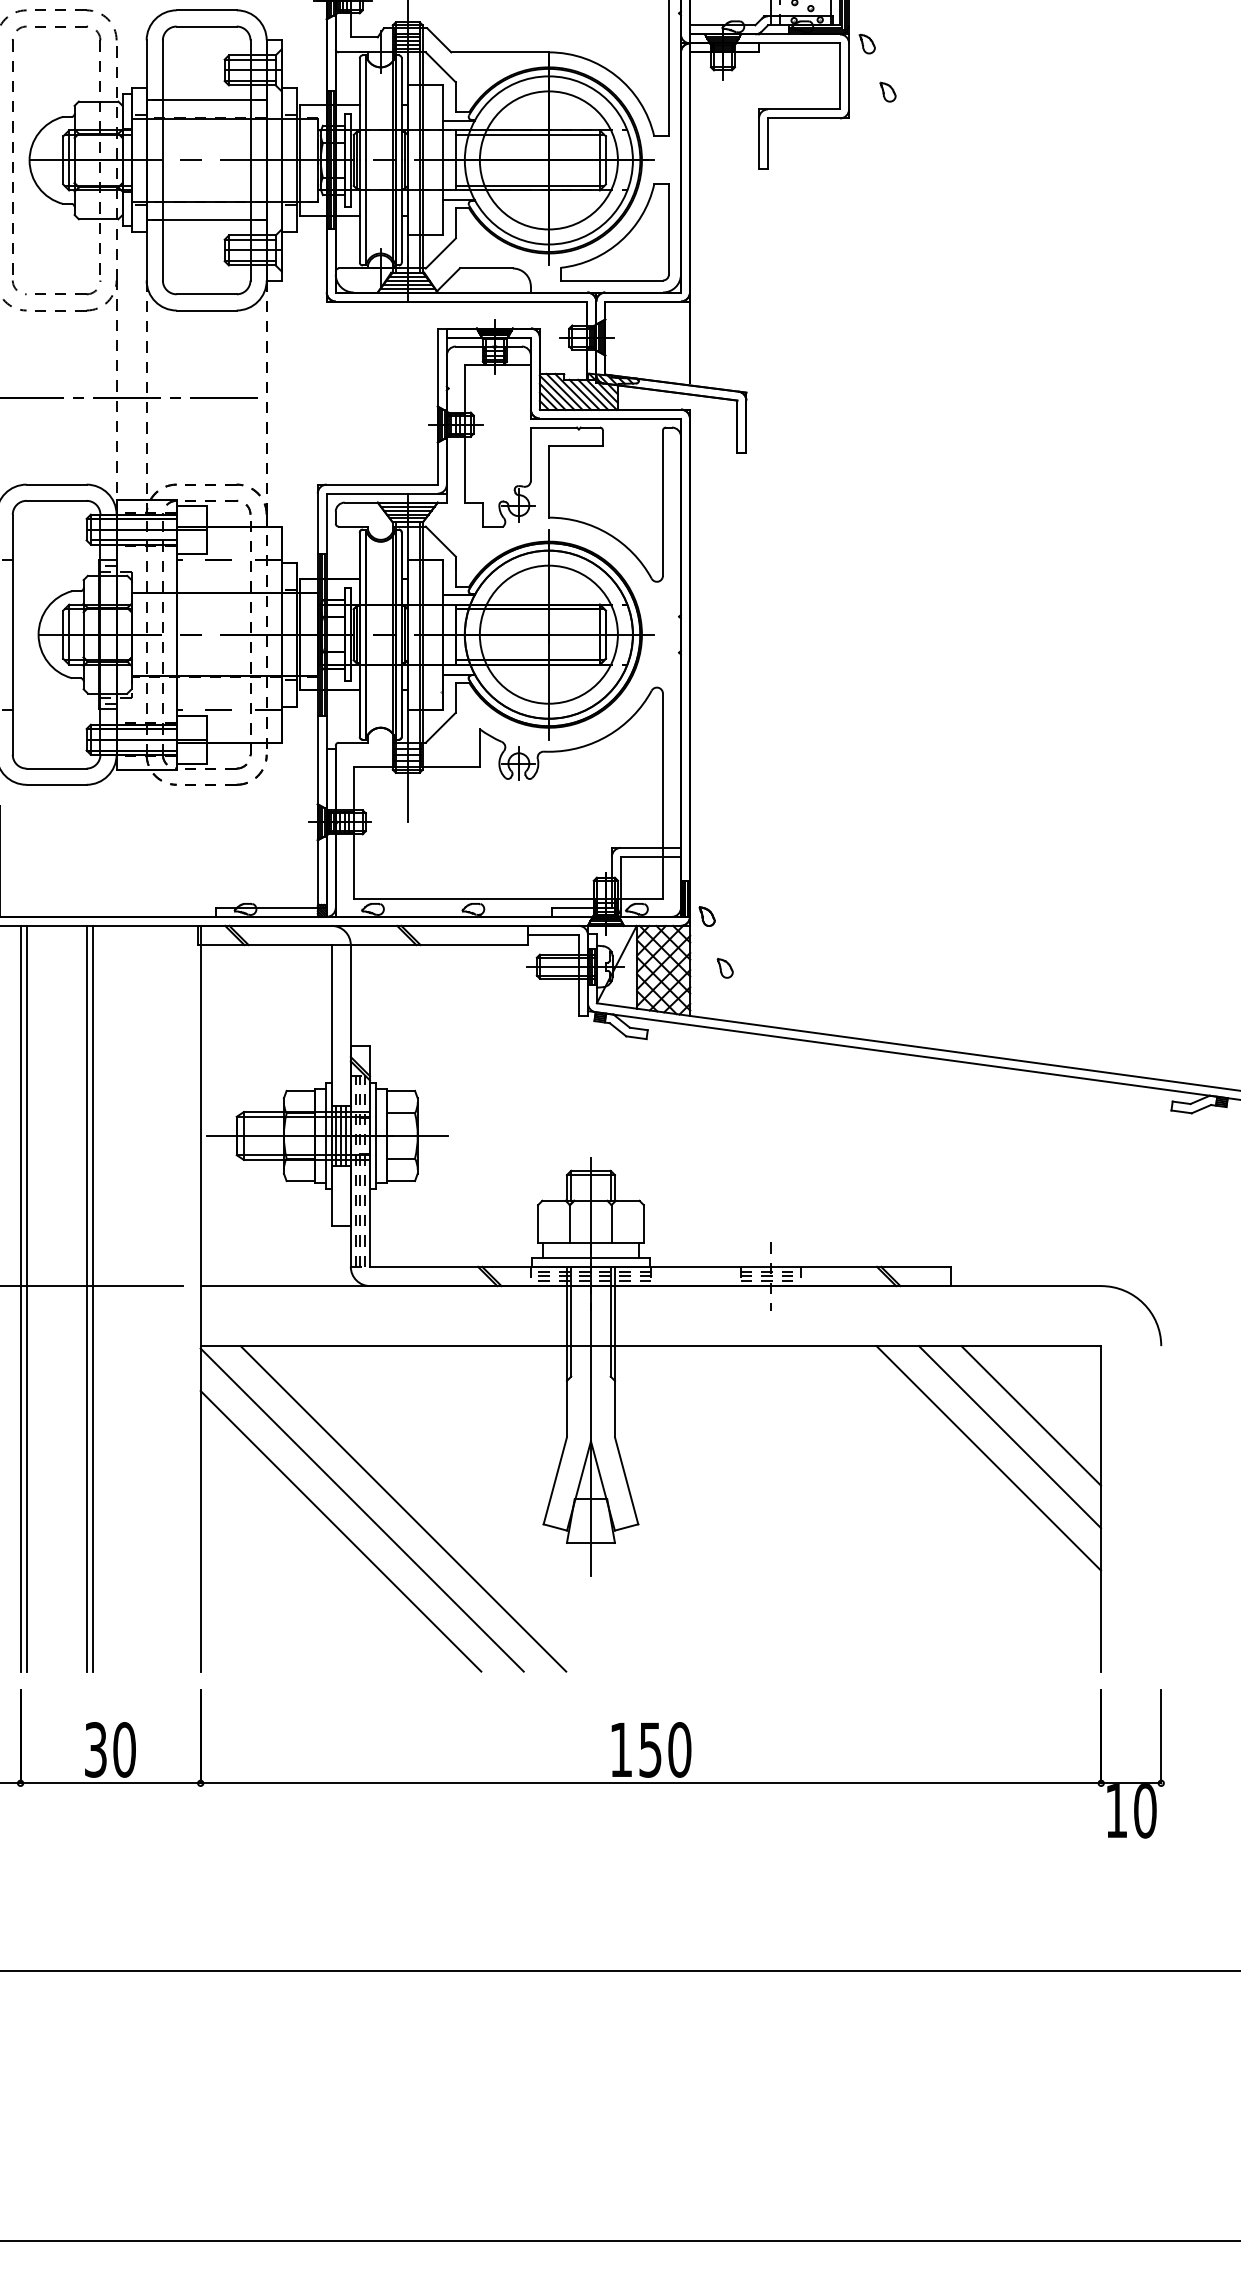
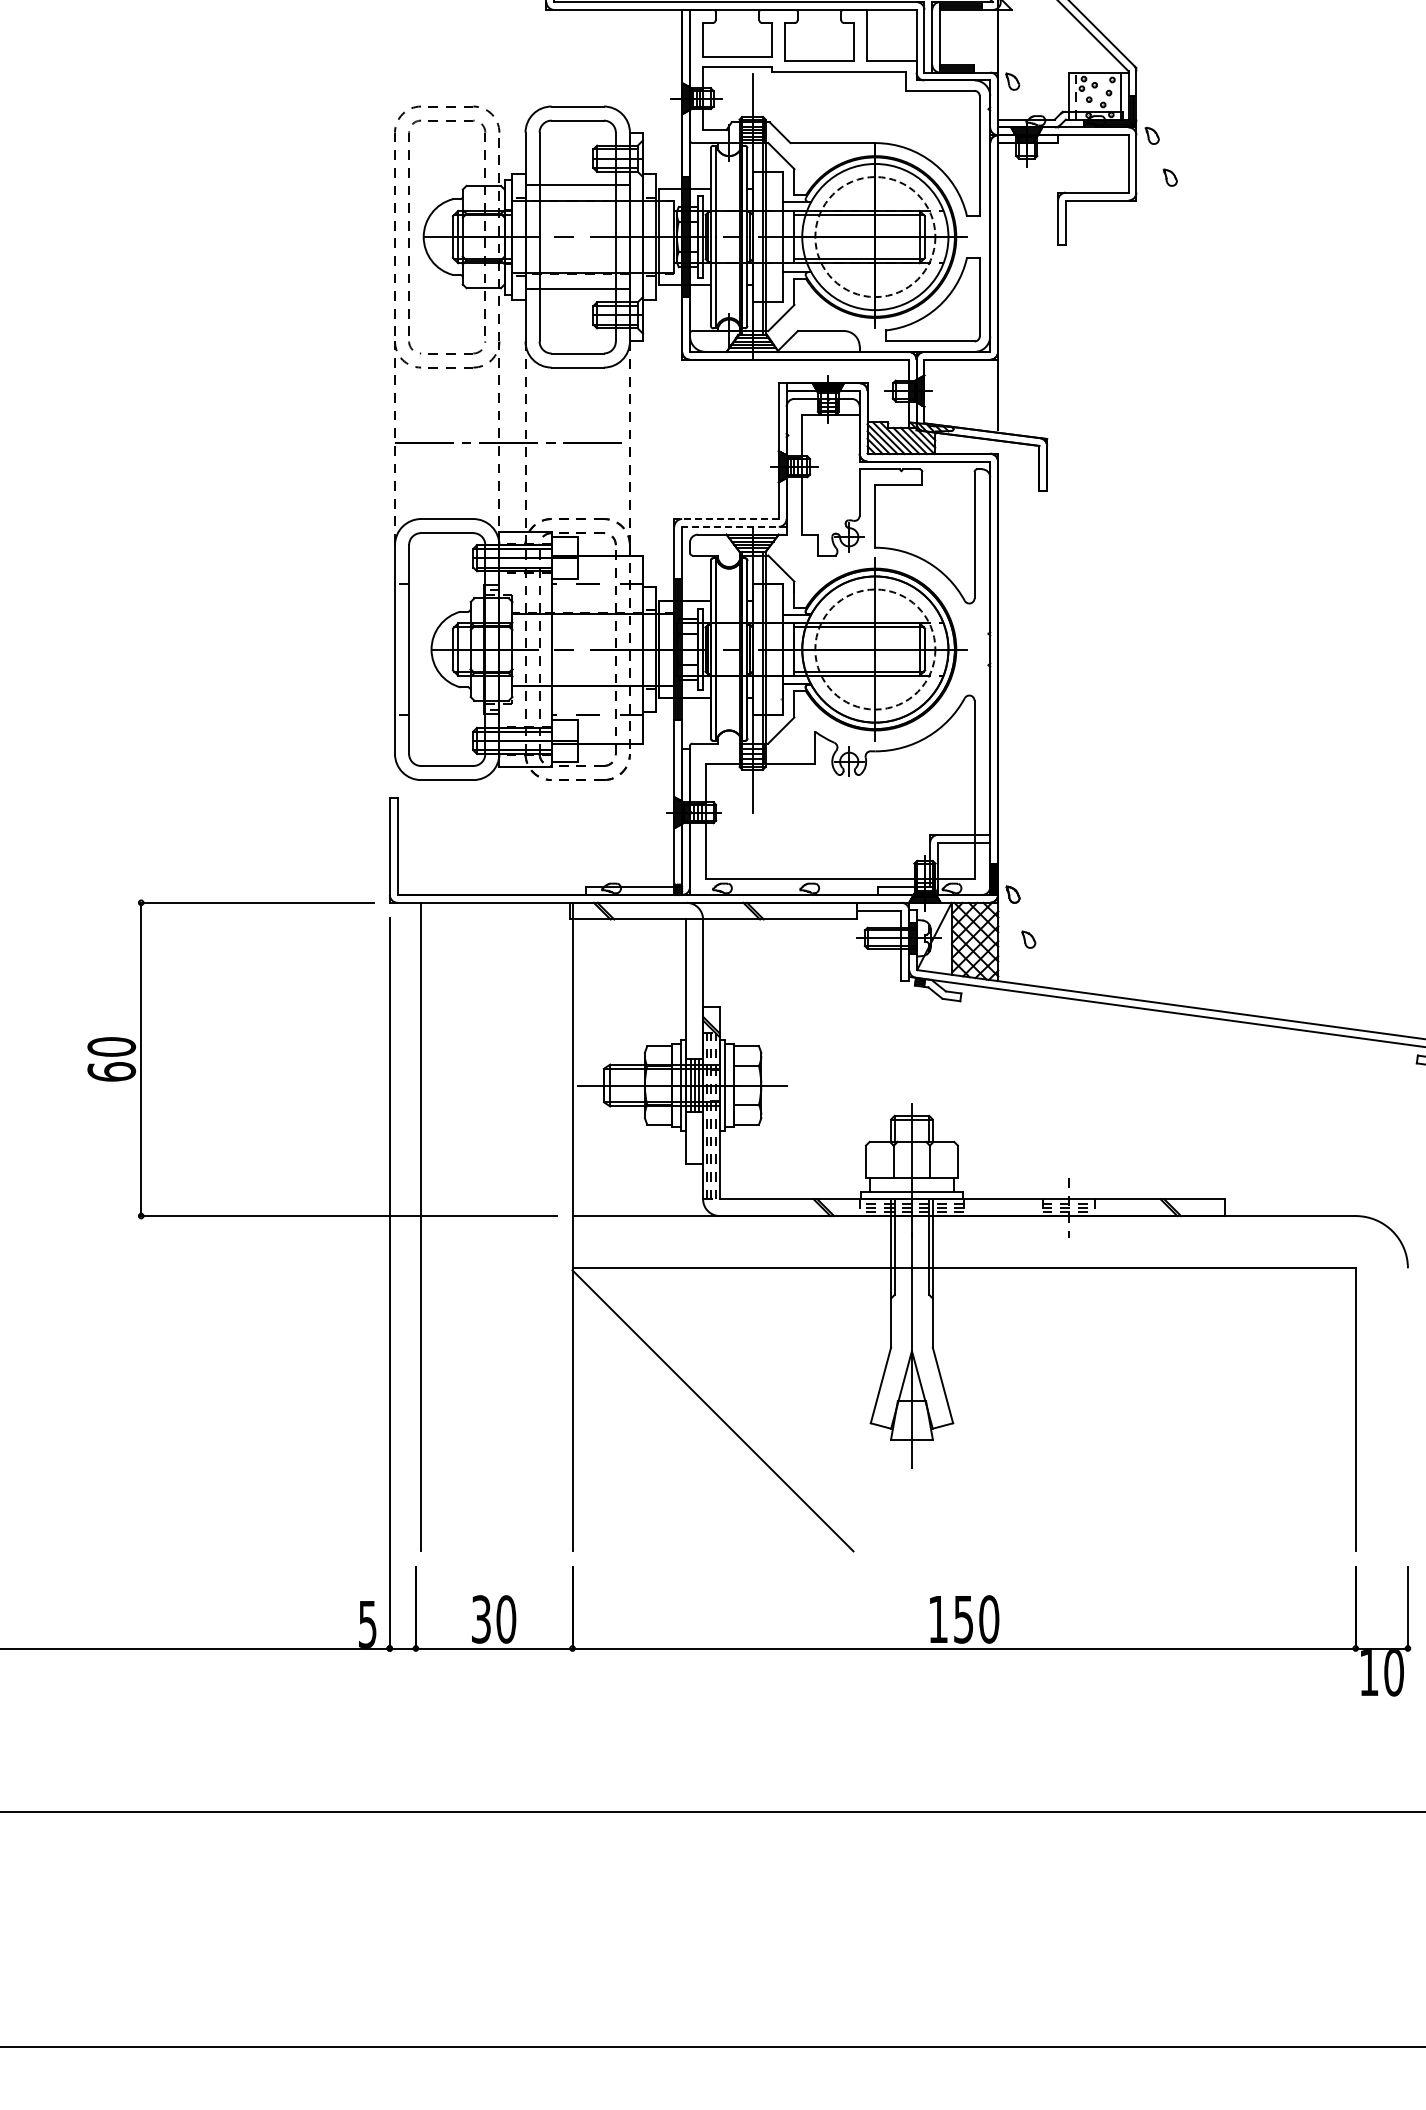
circle: (549, 160) -> (875, 237), solid -> dashed
line: (377, 485) -> (726, 519), solid -> dashed
line: (385, 493) -> (733, 526), solid -> dashed
circle: (549, 634) -> (875, 649), solid -> dashed
line: (20, 1298) -> (415, 1226), removed
line: (86, 1298) -> (473, 1226), removed
line: (92, 1298) -> (478, 1226), removed
line: (1030, 1415) -> (1294, 1328), removed
line: (1010, 1437) -> (1276, 1347), removed
line: (988, 1457) -> (1257, 1365), removed
line: (403, 1508) -> (748, 1409), removed
line: (340, 1531) -> (694, 1429), removed

